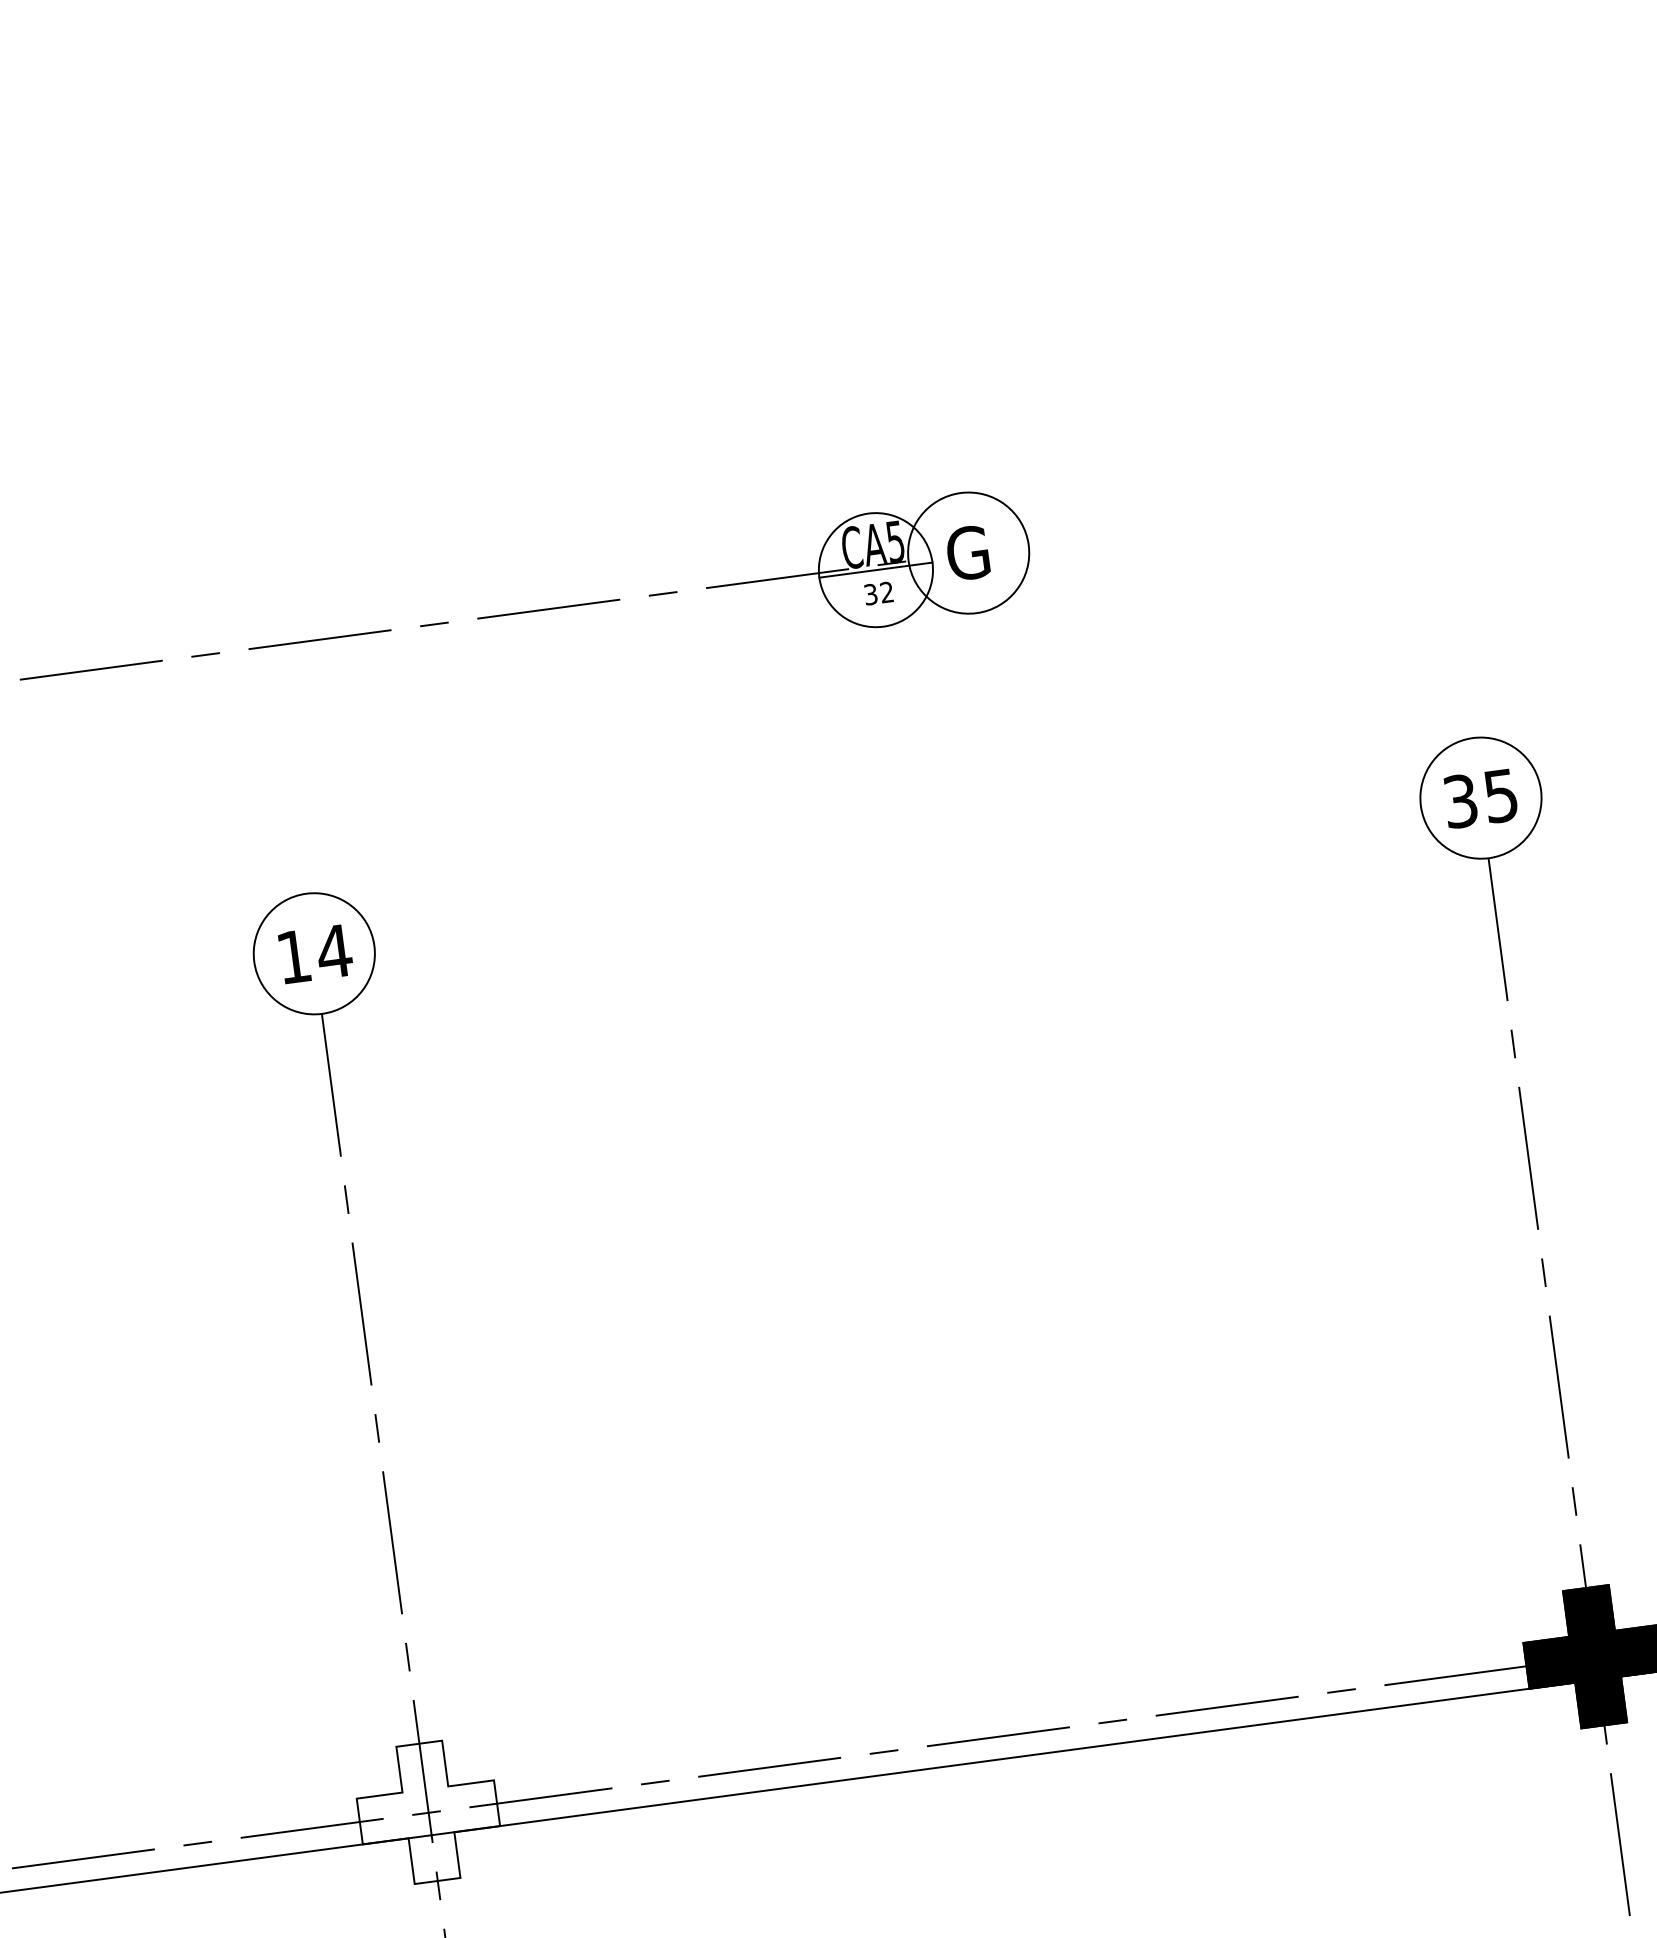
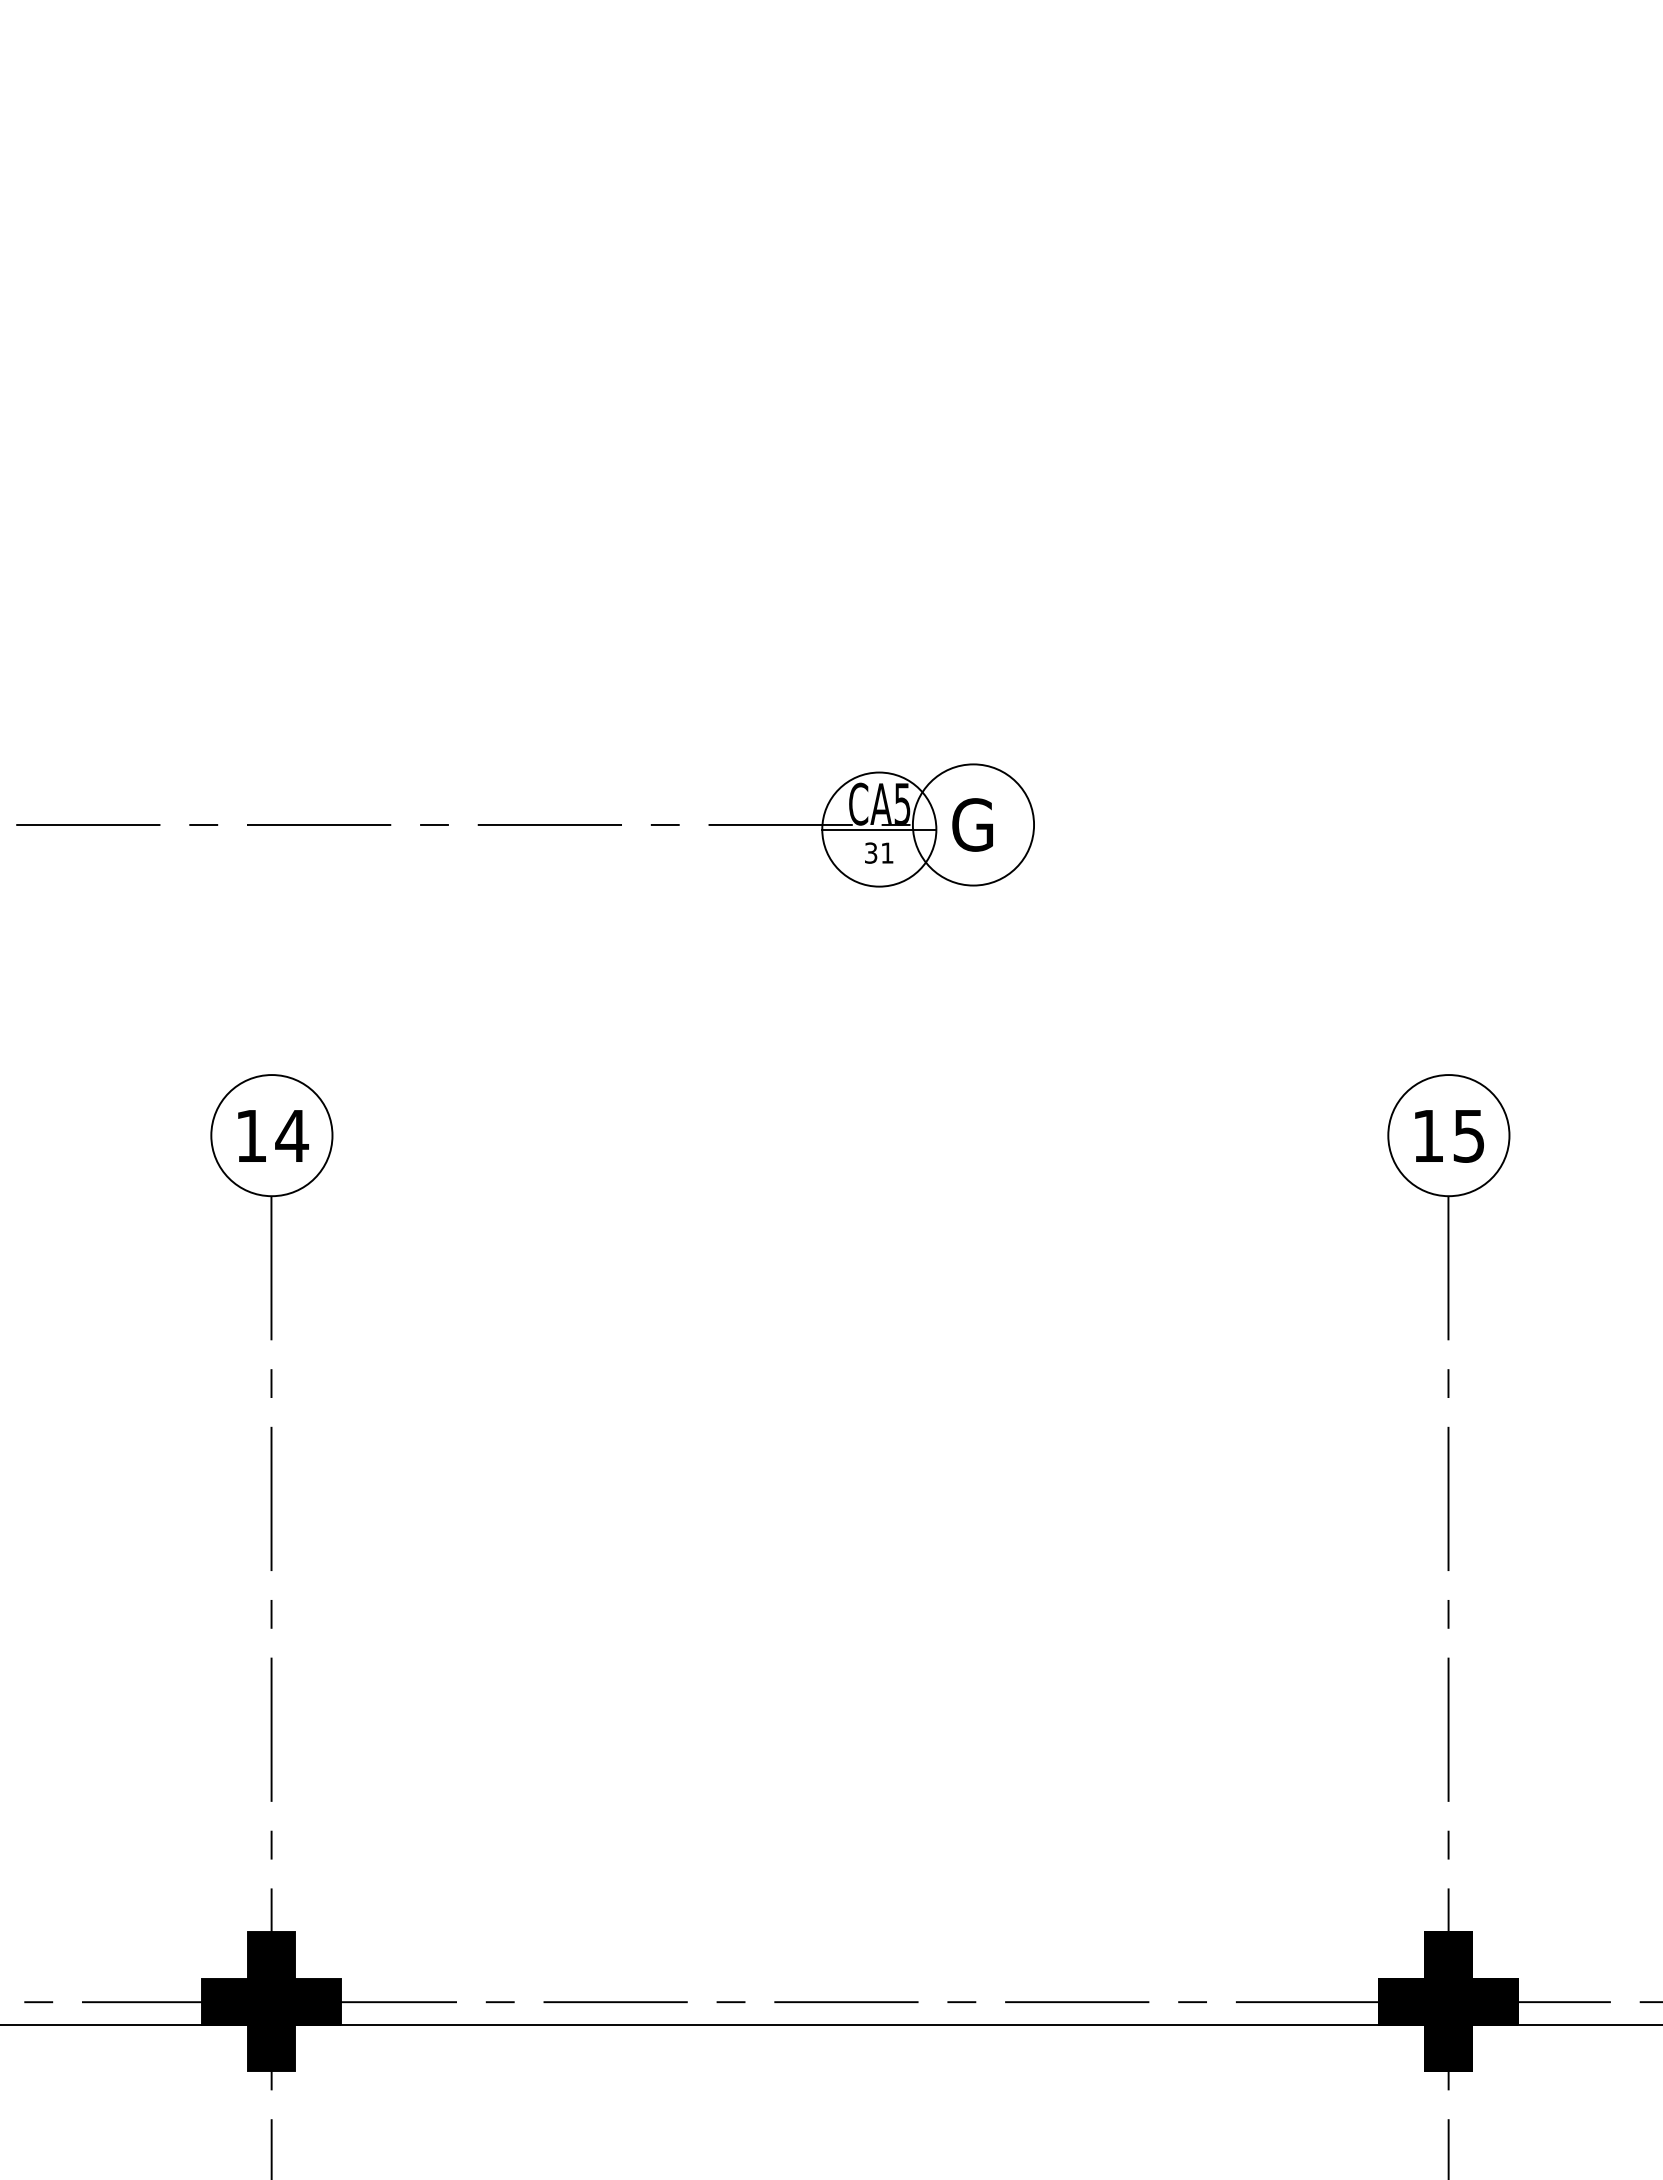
text: (887, 591) -> (887, 852), 32 -> 31
text: (1460, 800) -> (1428, 1135), 35 -> 15
fill: (428, 1812) -> (271, 2001), added

